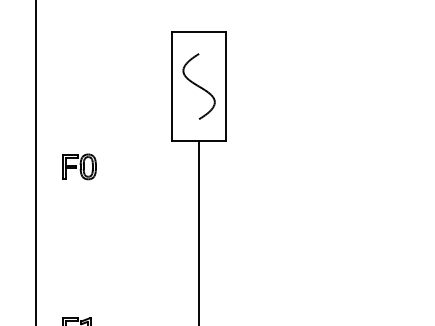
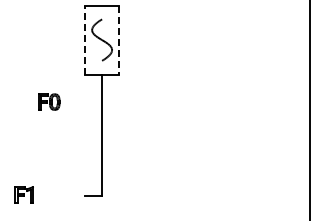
line: (171, 87) -> (84, 40), solid -> dashed
line: (226, 87) -> (119, 40), solid -> dashed
part: (80, 165) -> (49, 101), moved

